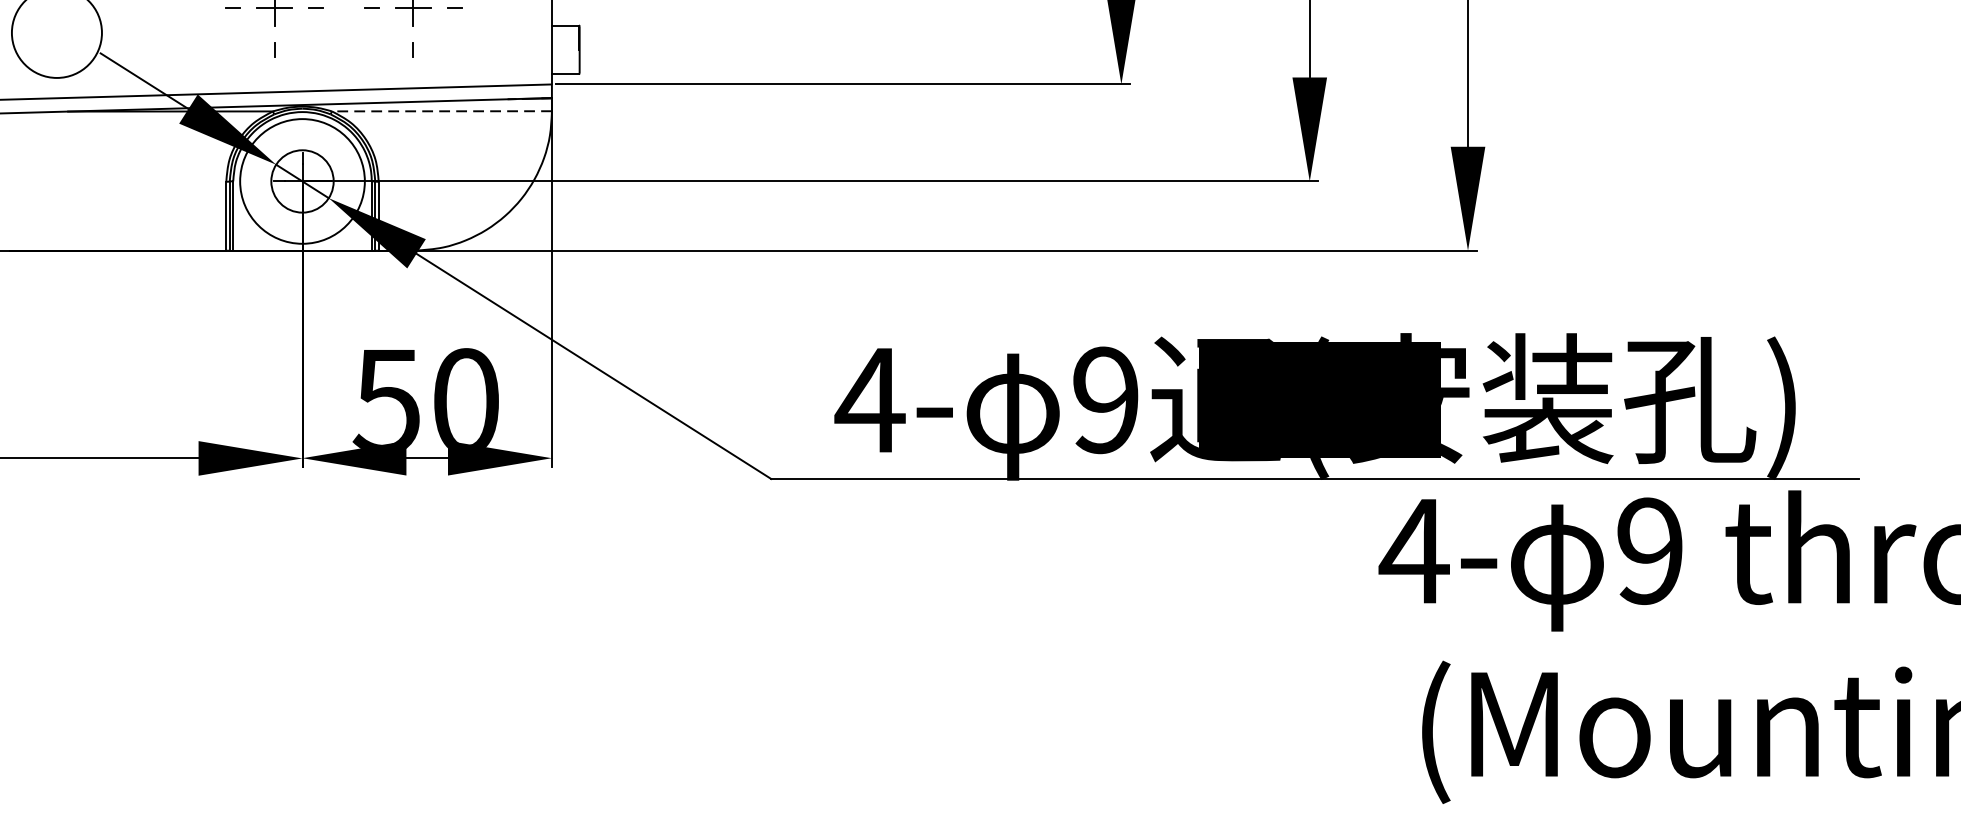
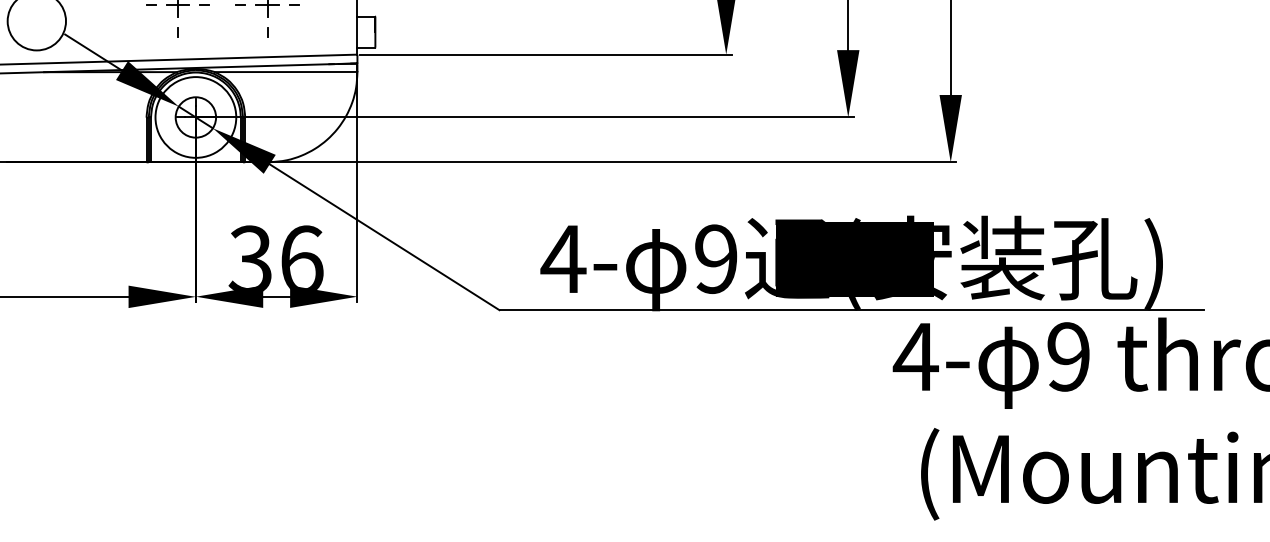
line: (440, 112) -> (285, 72), dashed -> solid
text: (425, 399) -> (275, 258), 50 -> 36

